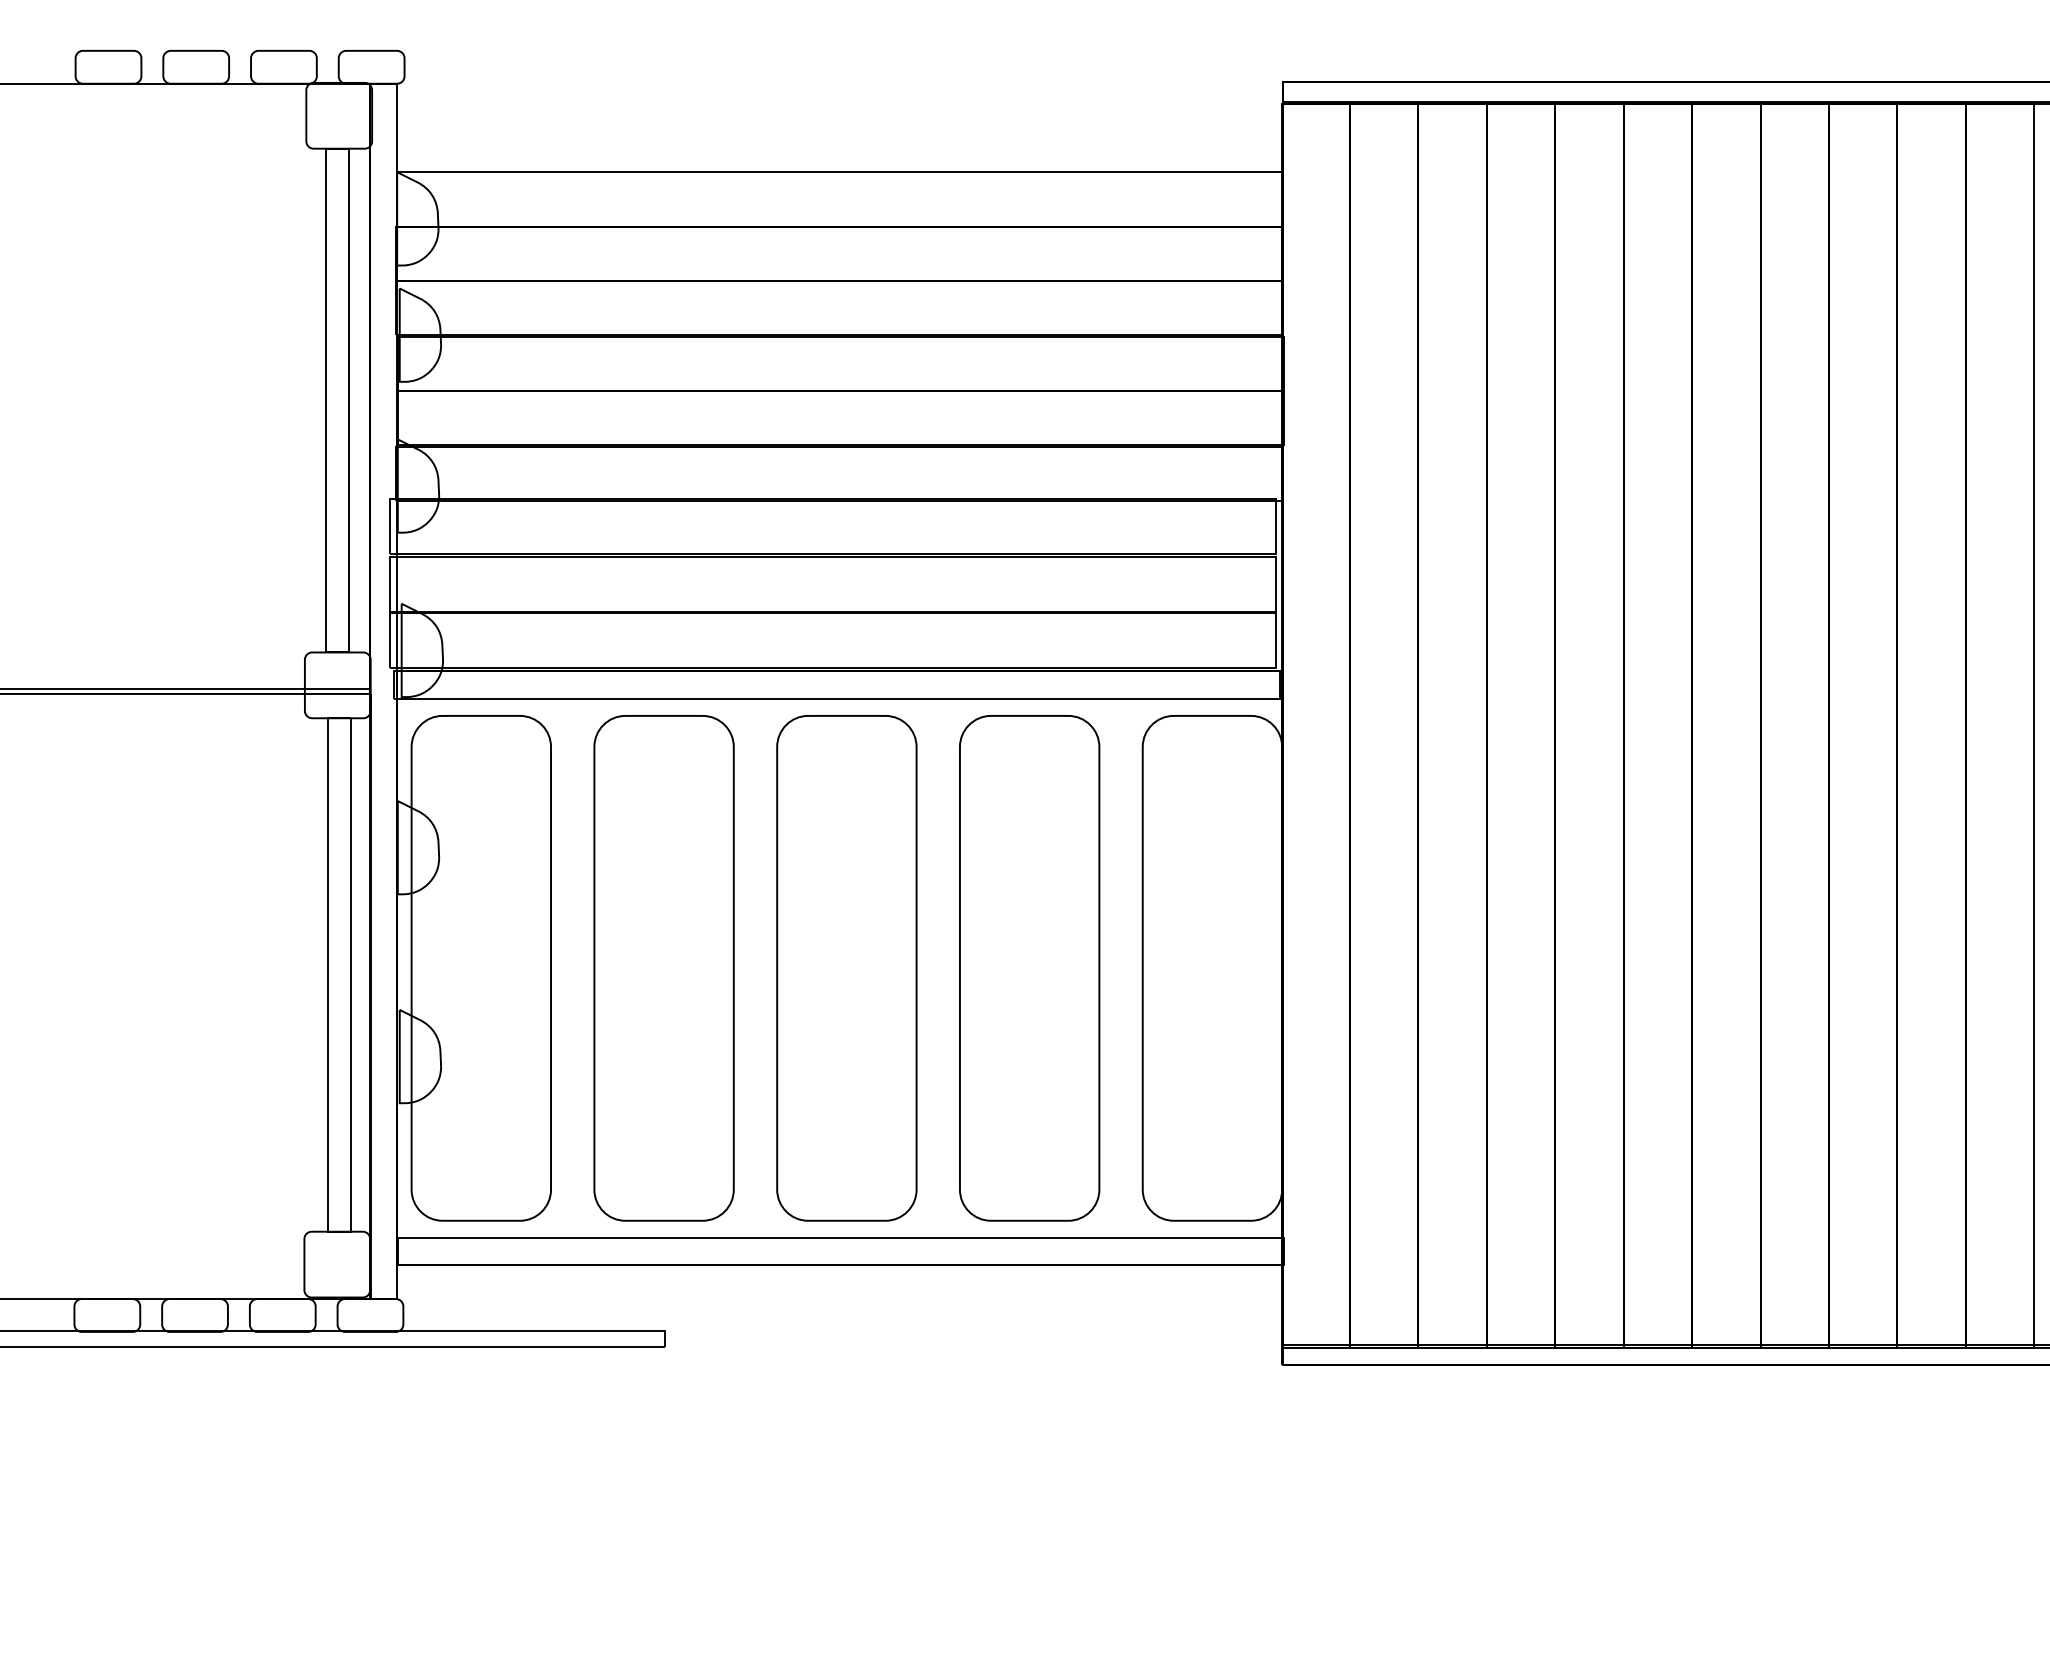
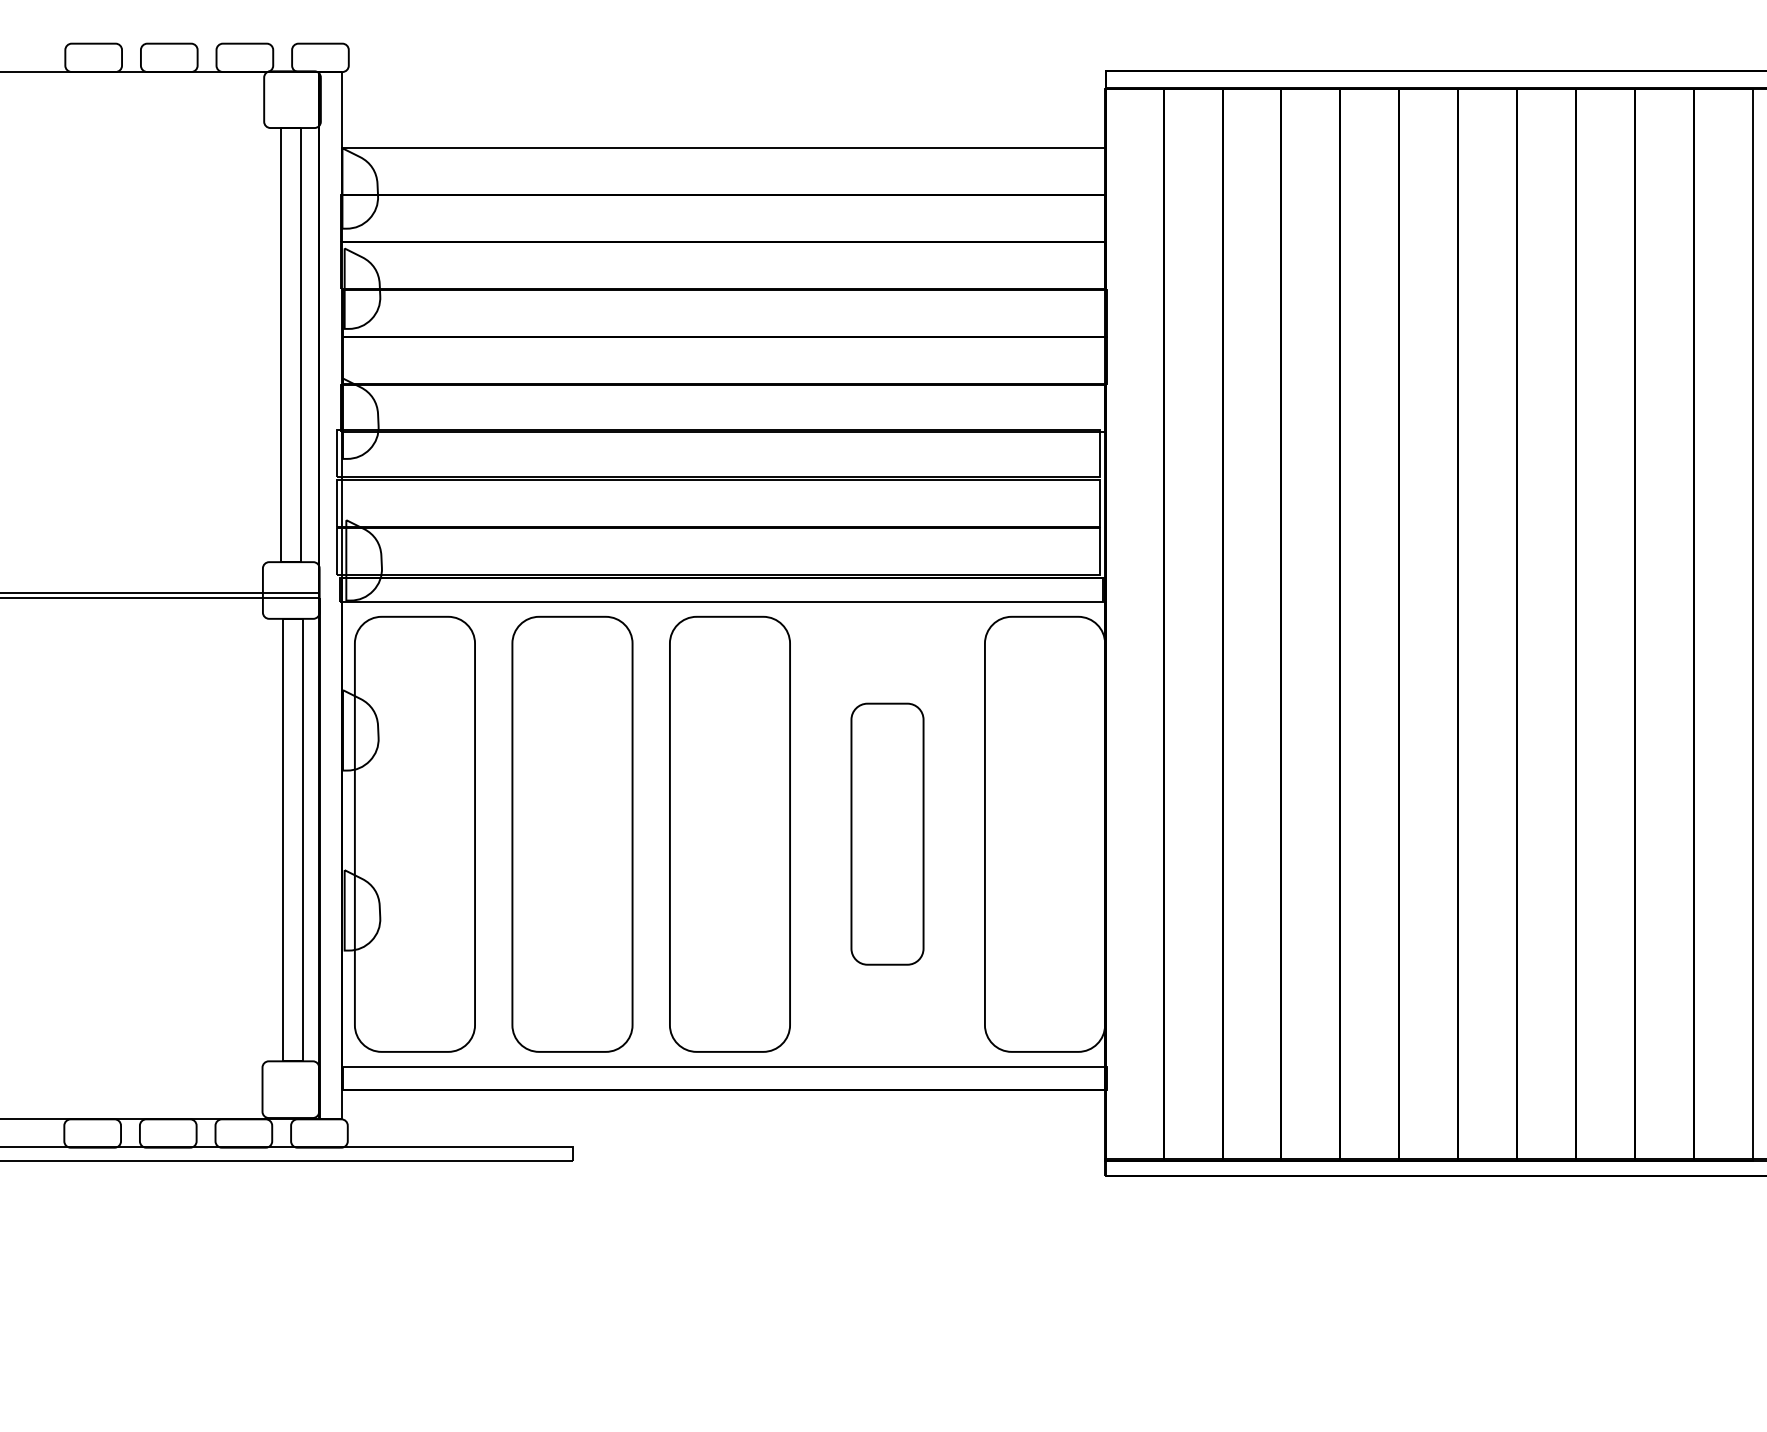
part: (1029, 967) -> (887, 833), size x0.6

